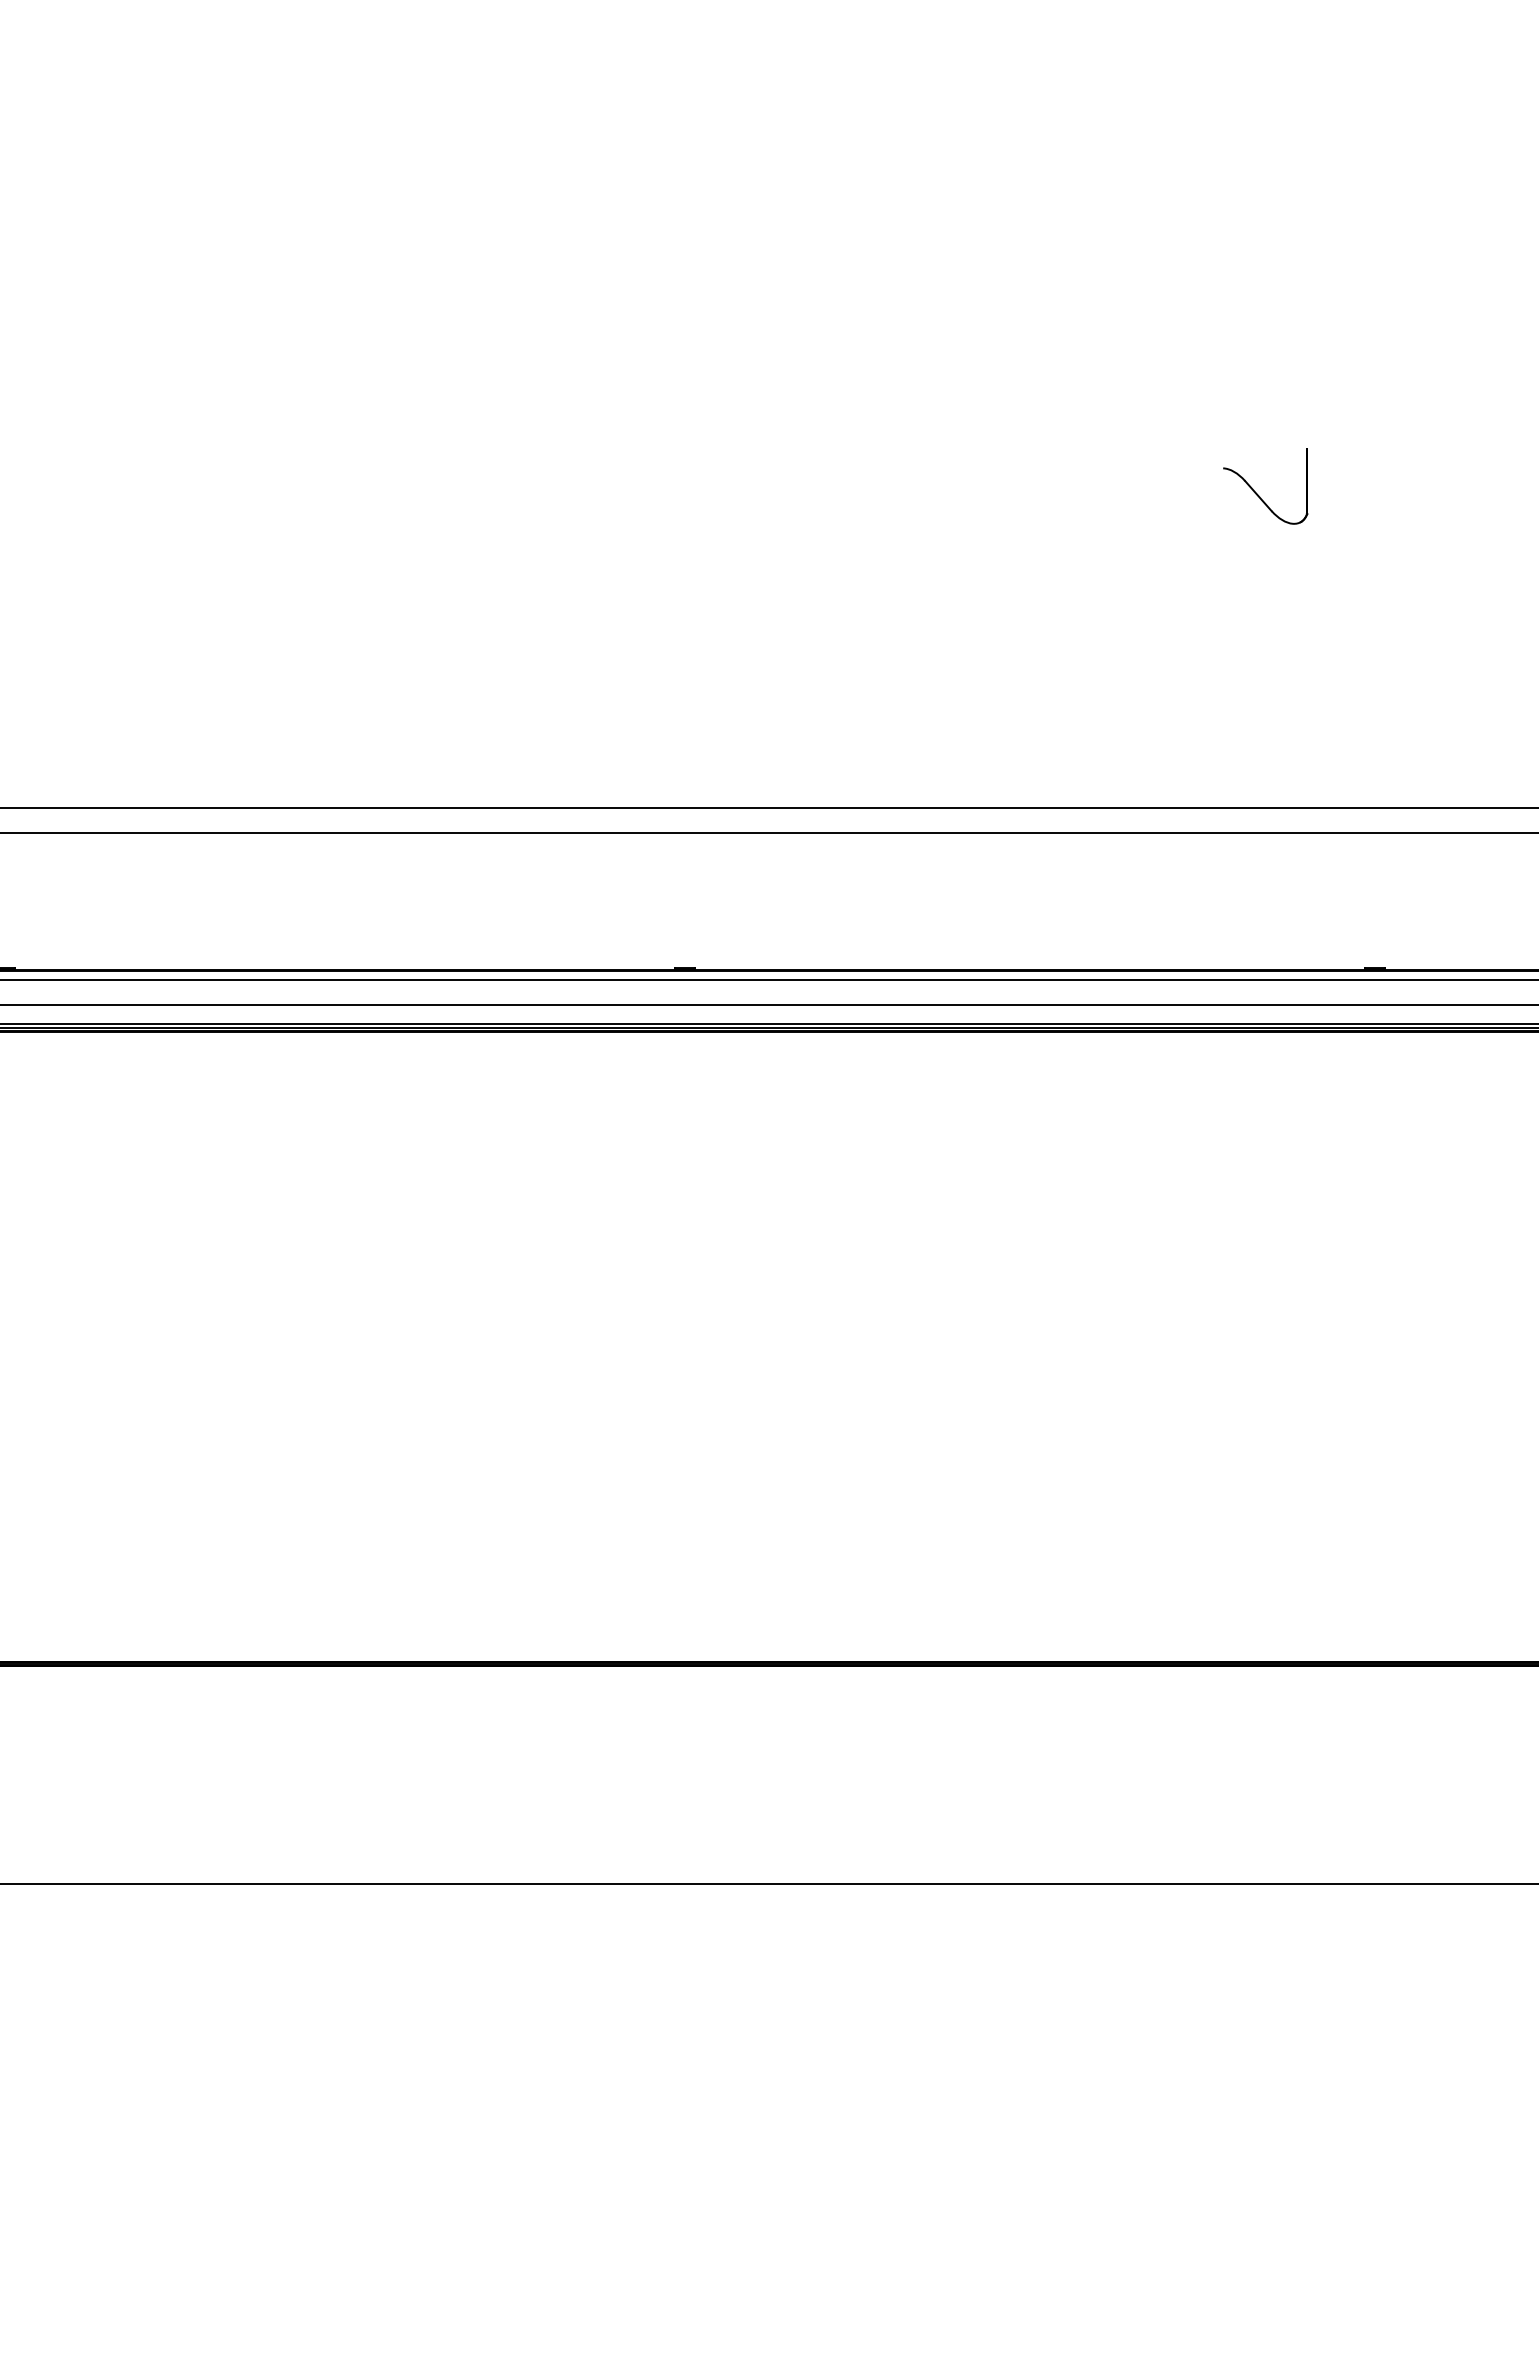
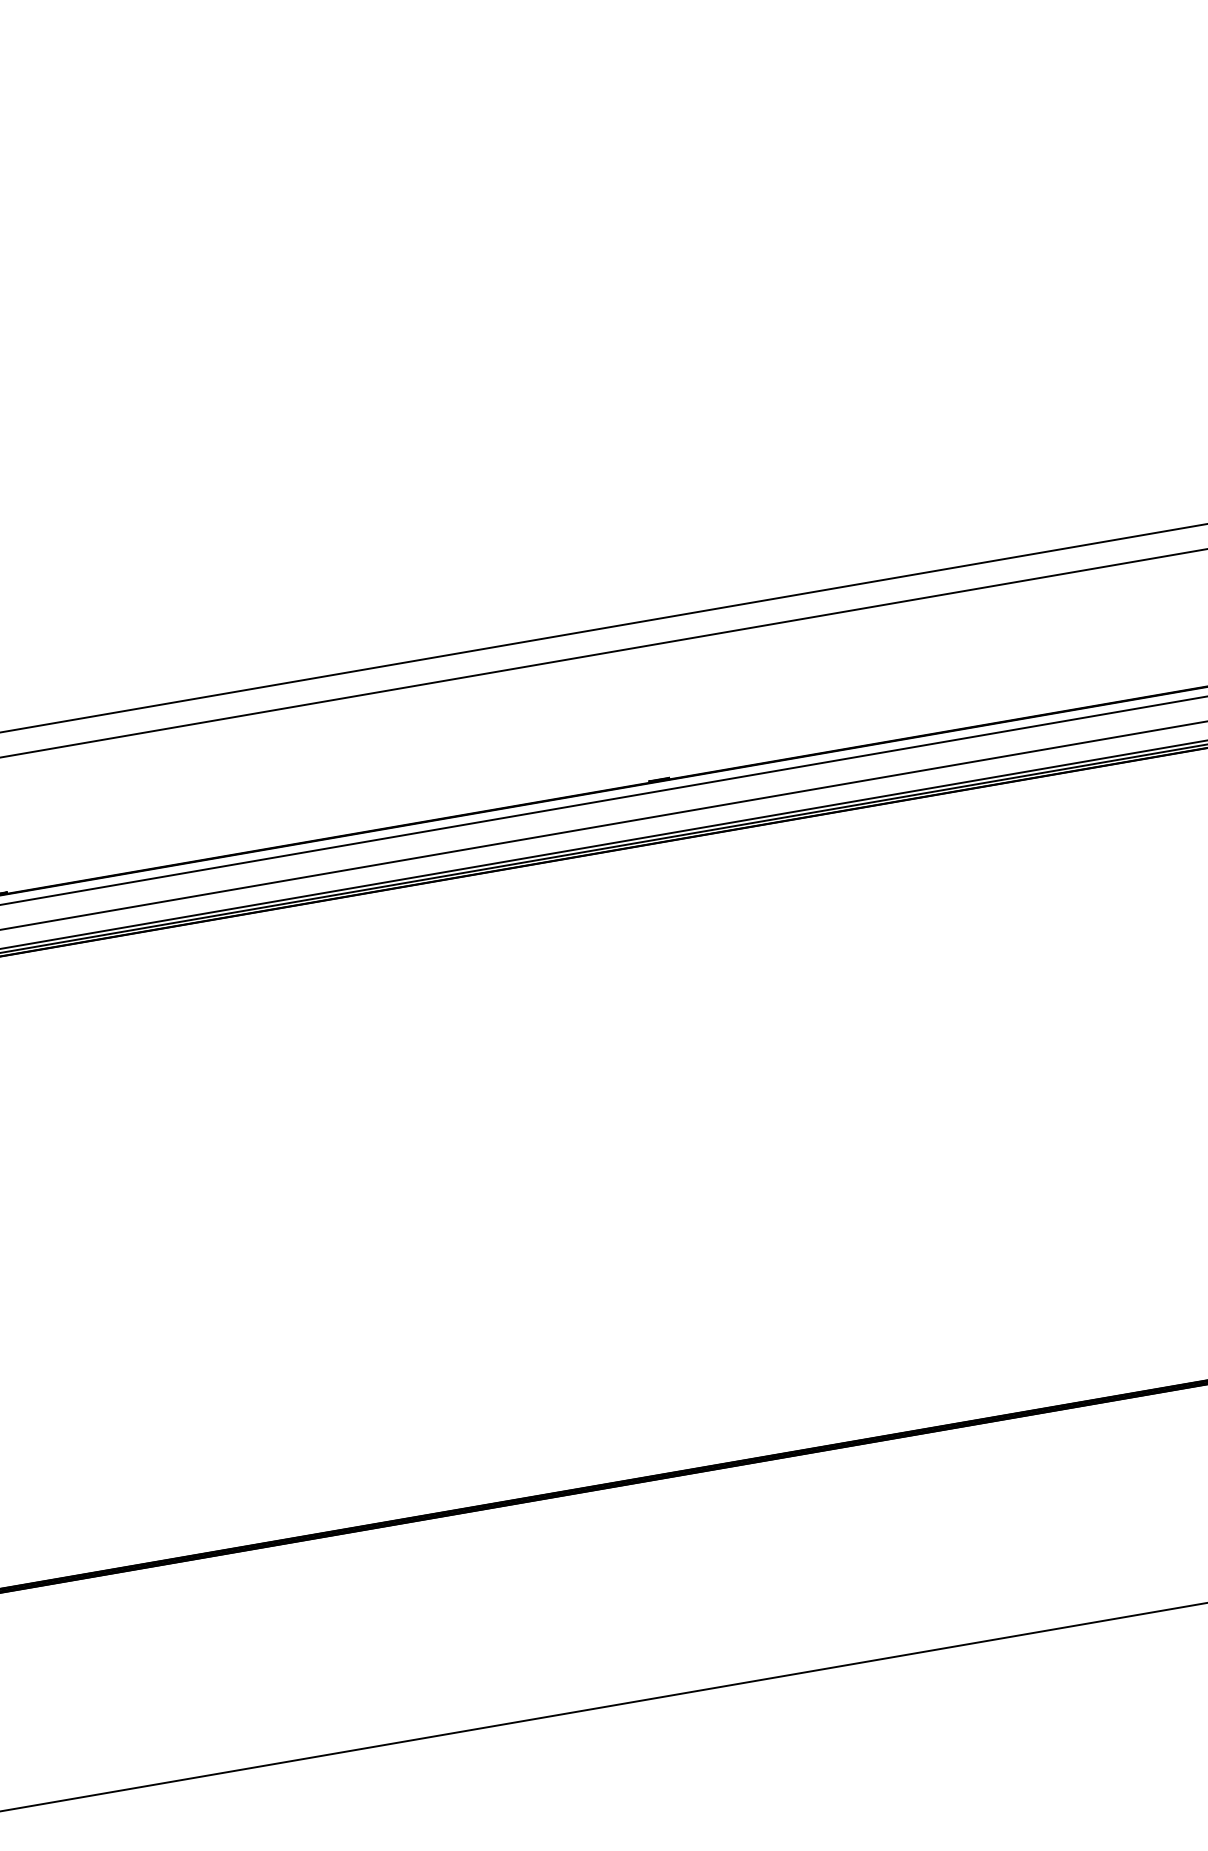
part: (1257, 493) -> (1136, 220), removed

